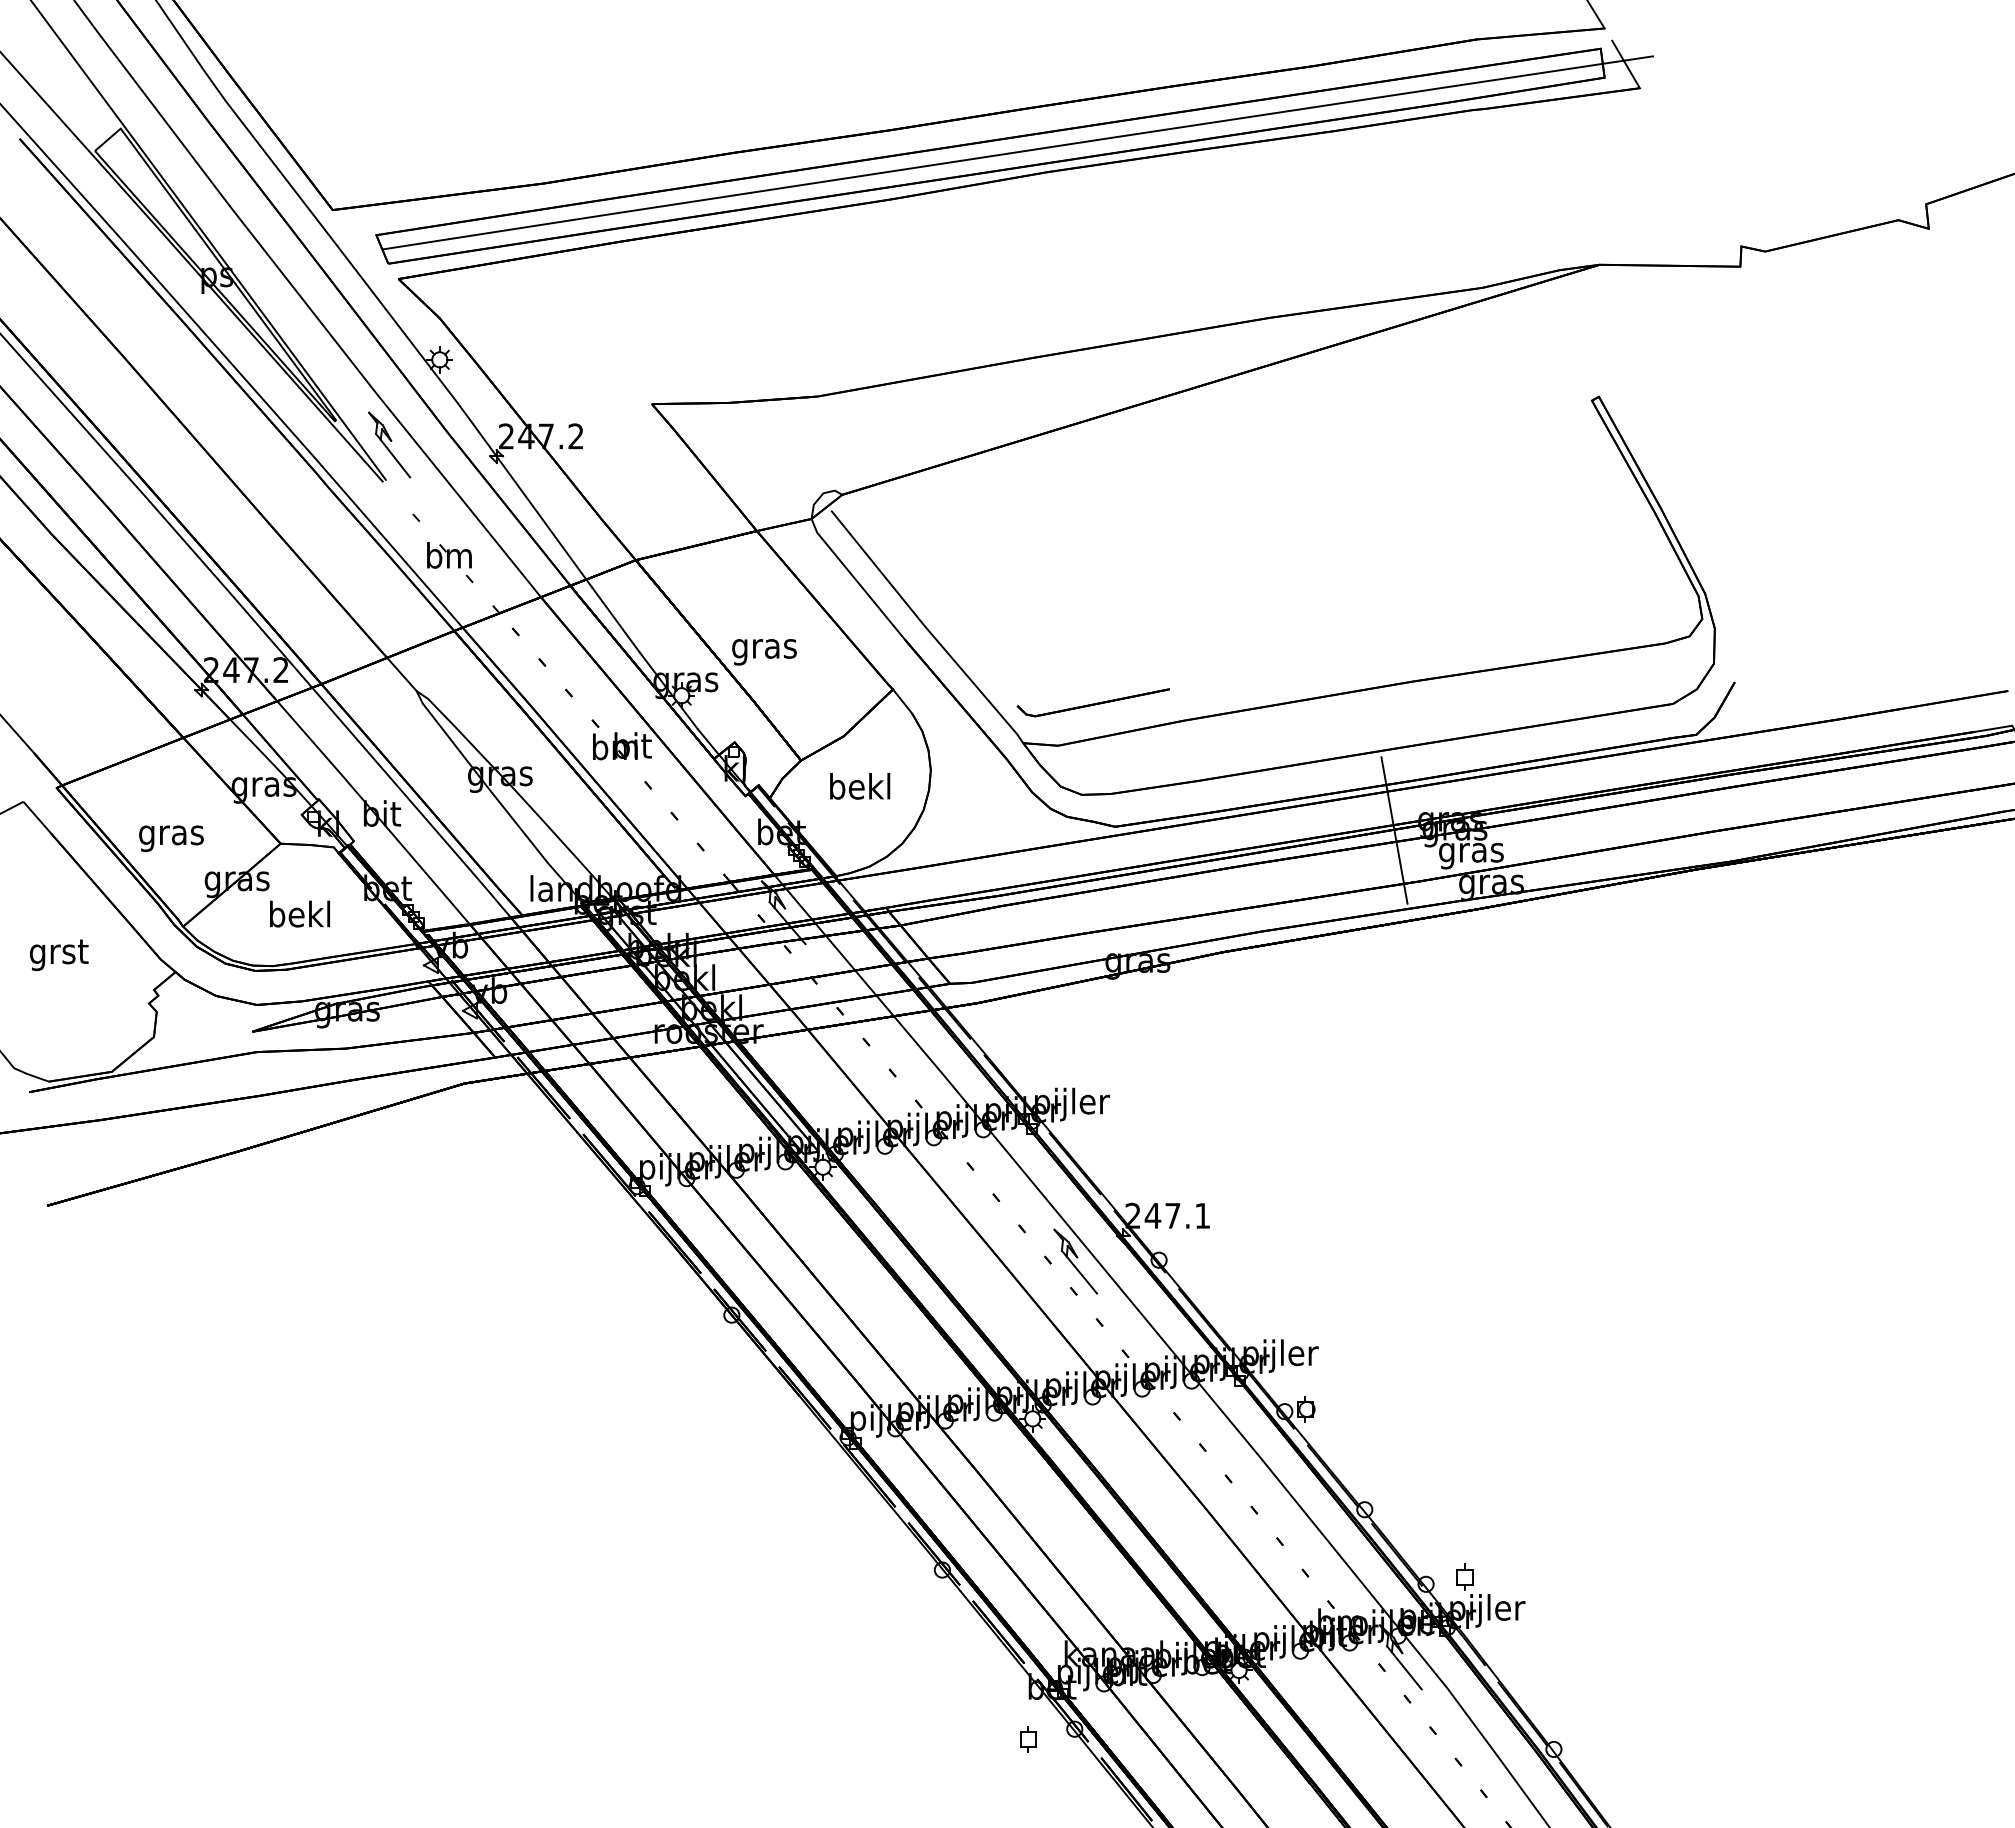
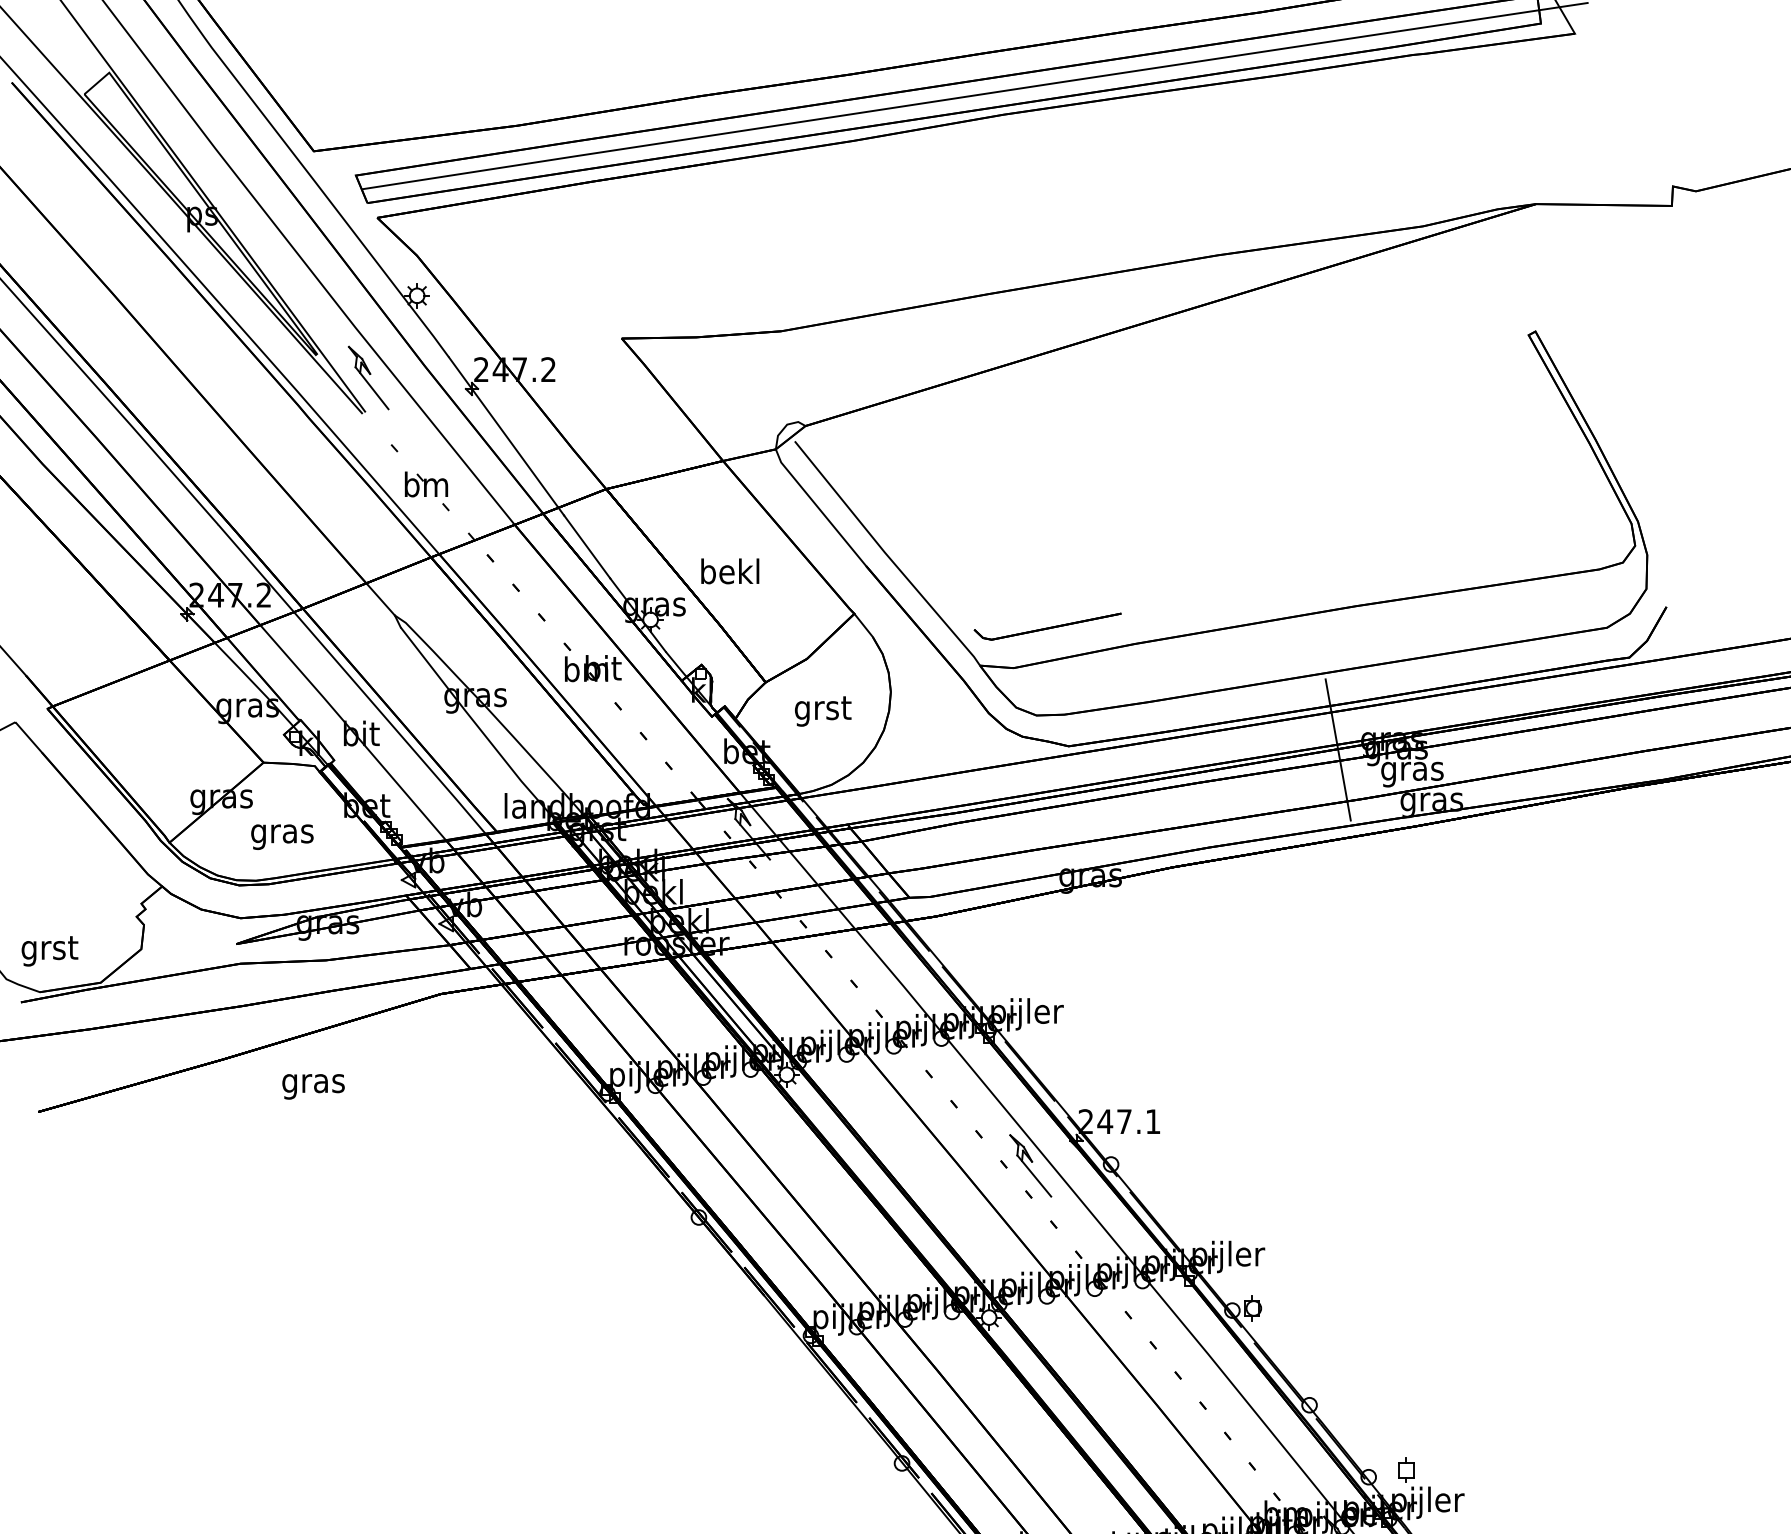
text: (764, 648) -> (730, 574), gras -> bekl
text: (860, 789) -> (823, 710), bekl -> grst
text: (171, 838) -> (313, 1086), moved
text: (299, 917) -> (281, 833), bekl -> gras
text: (59, 955) -> (50, 951), moved

